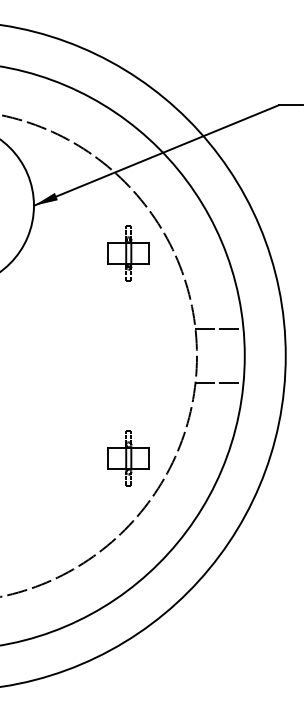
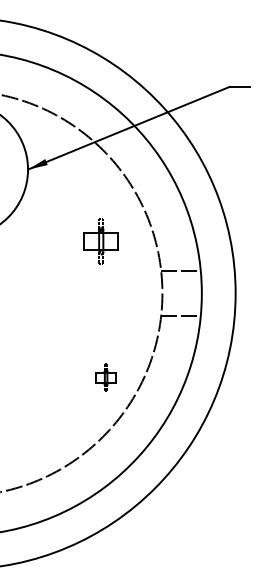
part: (128, 253) -> (101, 241), moved
part: (128, 458) -> (105, 378), size x0.6

